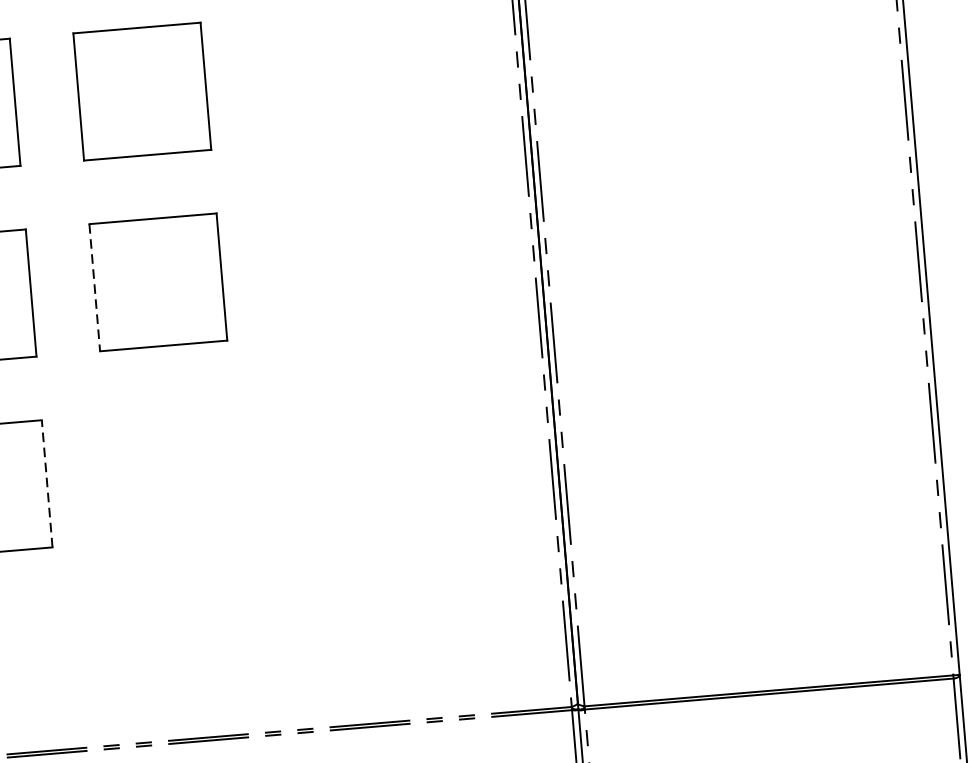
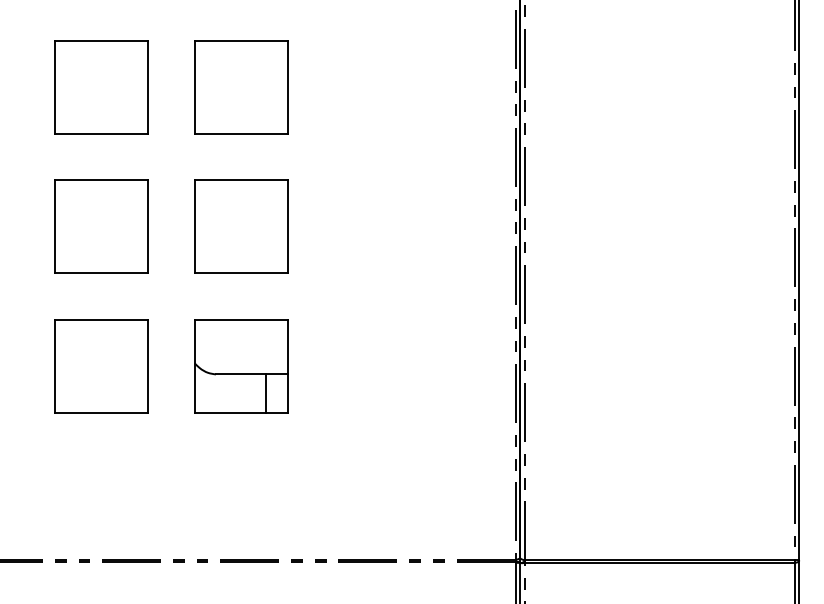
line: (94, 287) -> (194, 226), dashed -> solid
part: (174, 473) -> (241, 366), added
line: (47, 484) -> (148, 366), dashed -> solid

